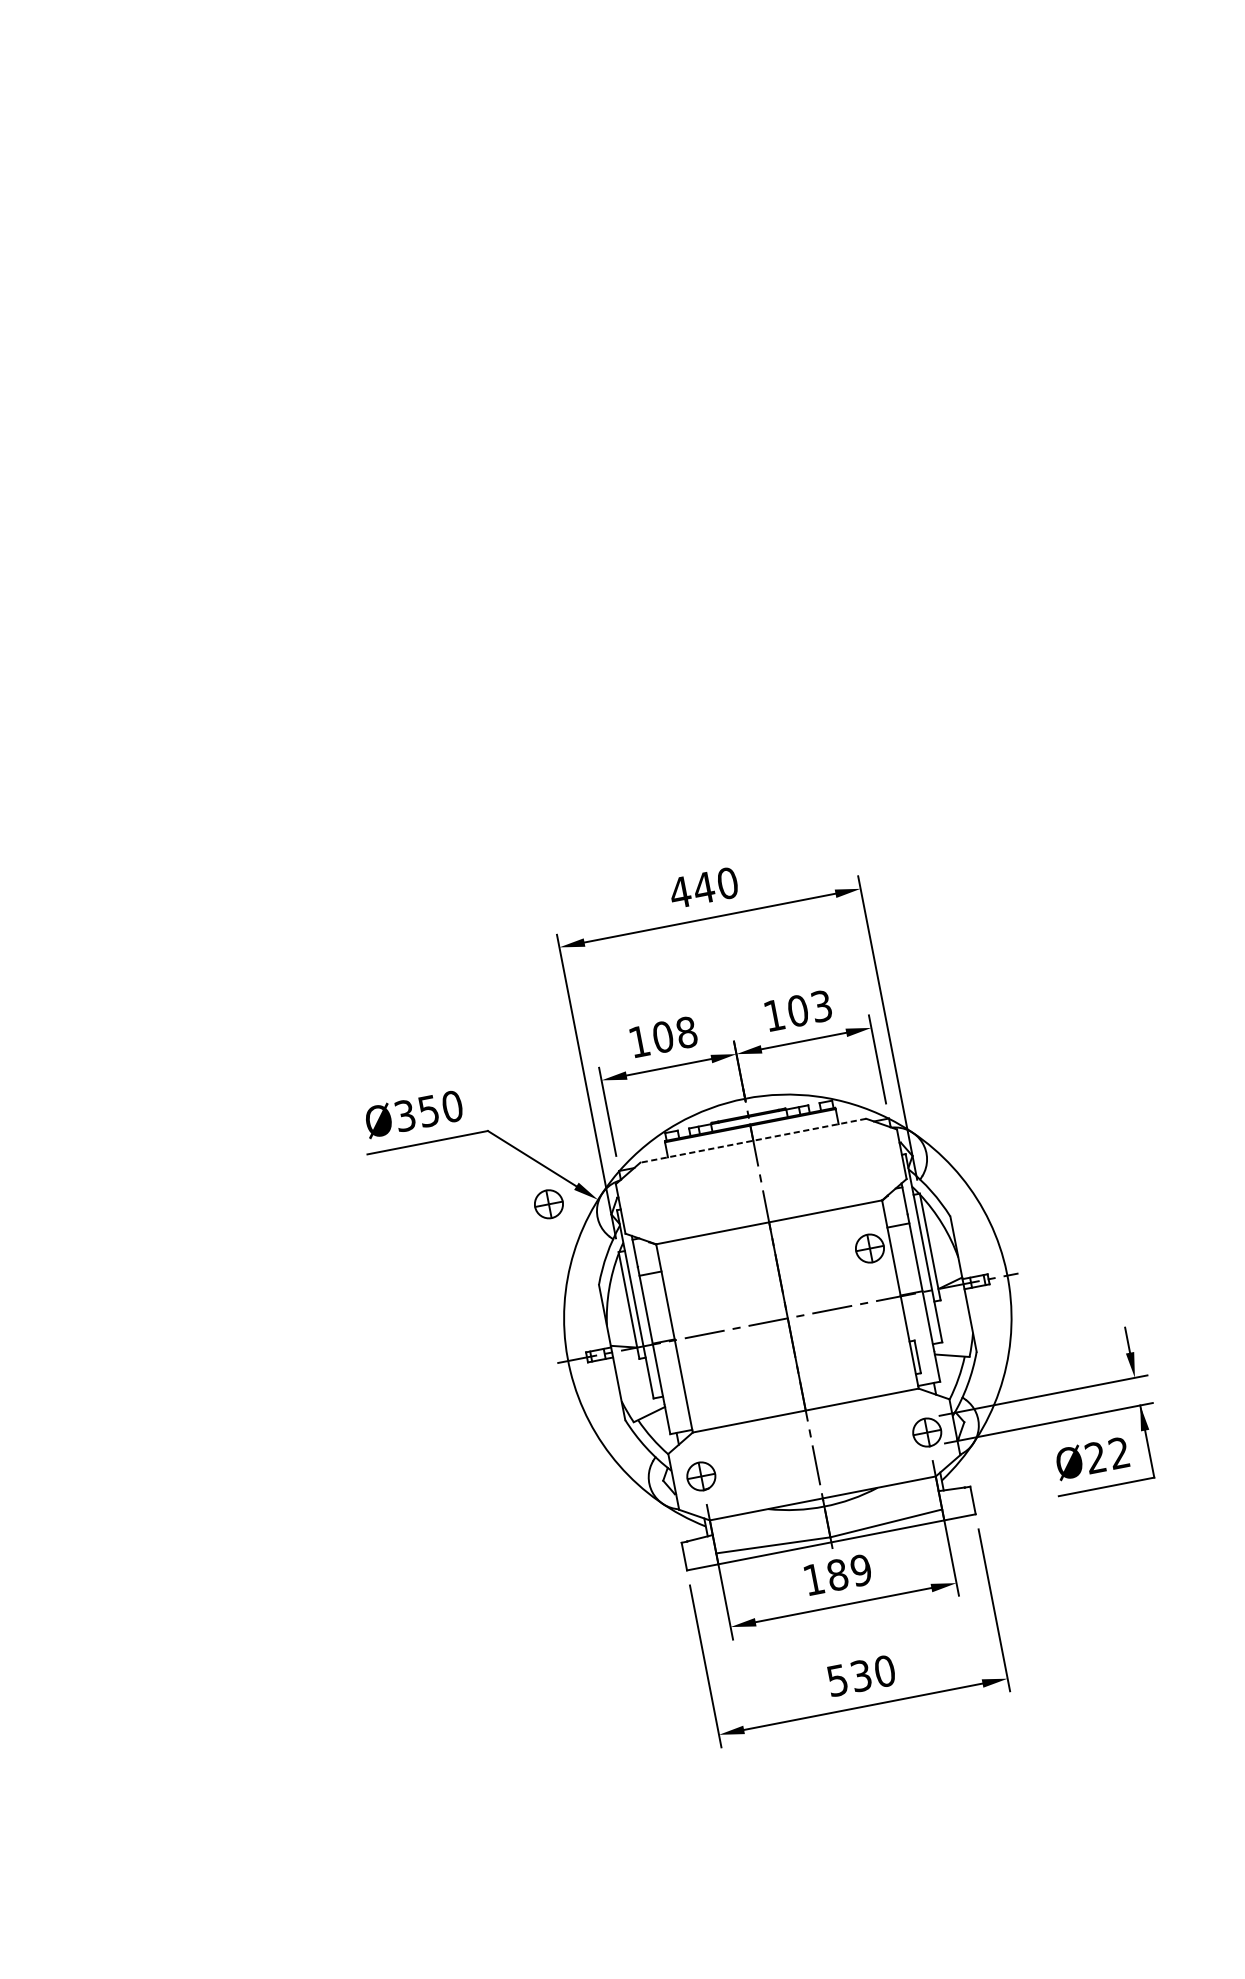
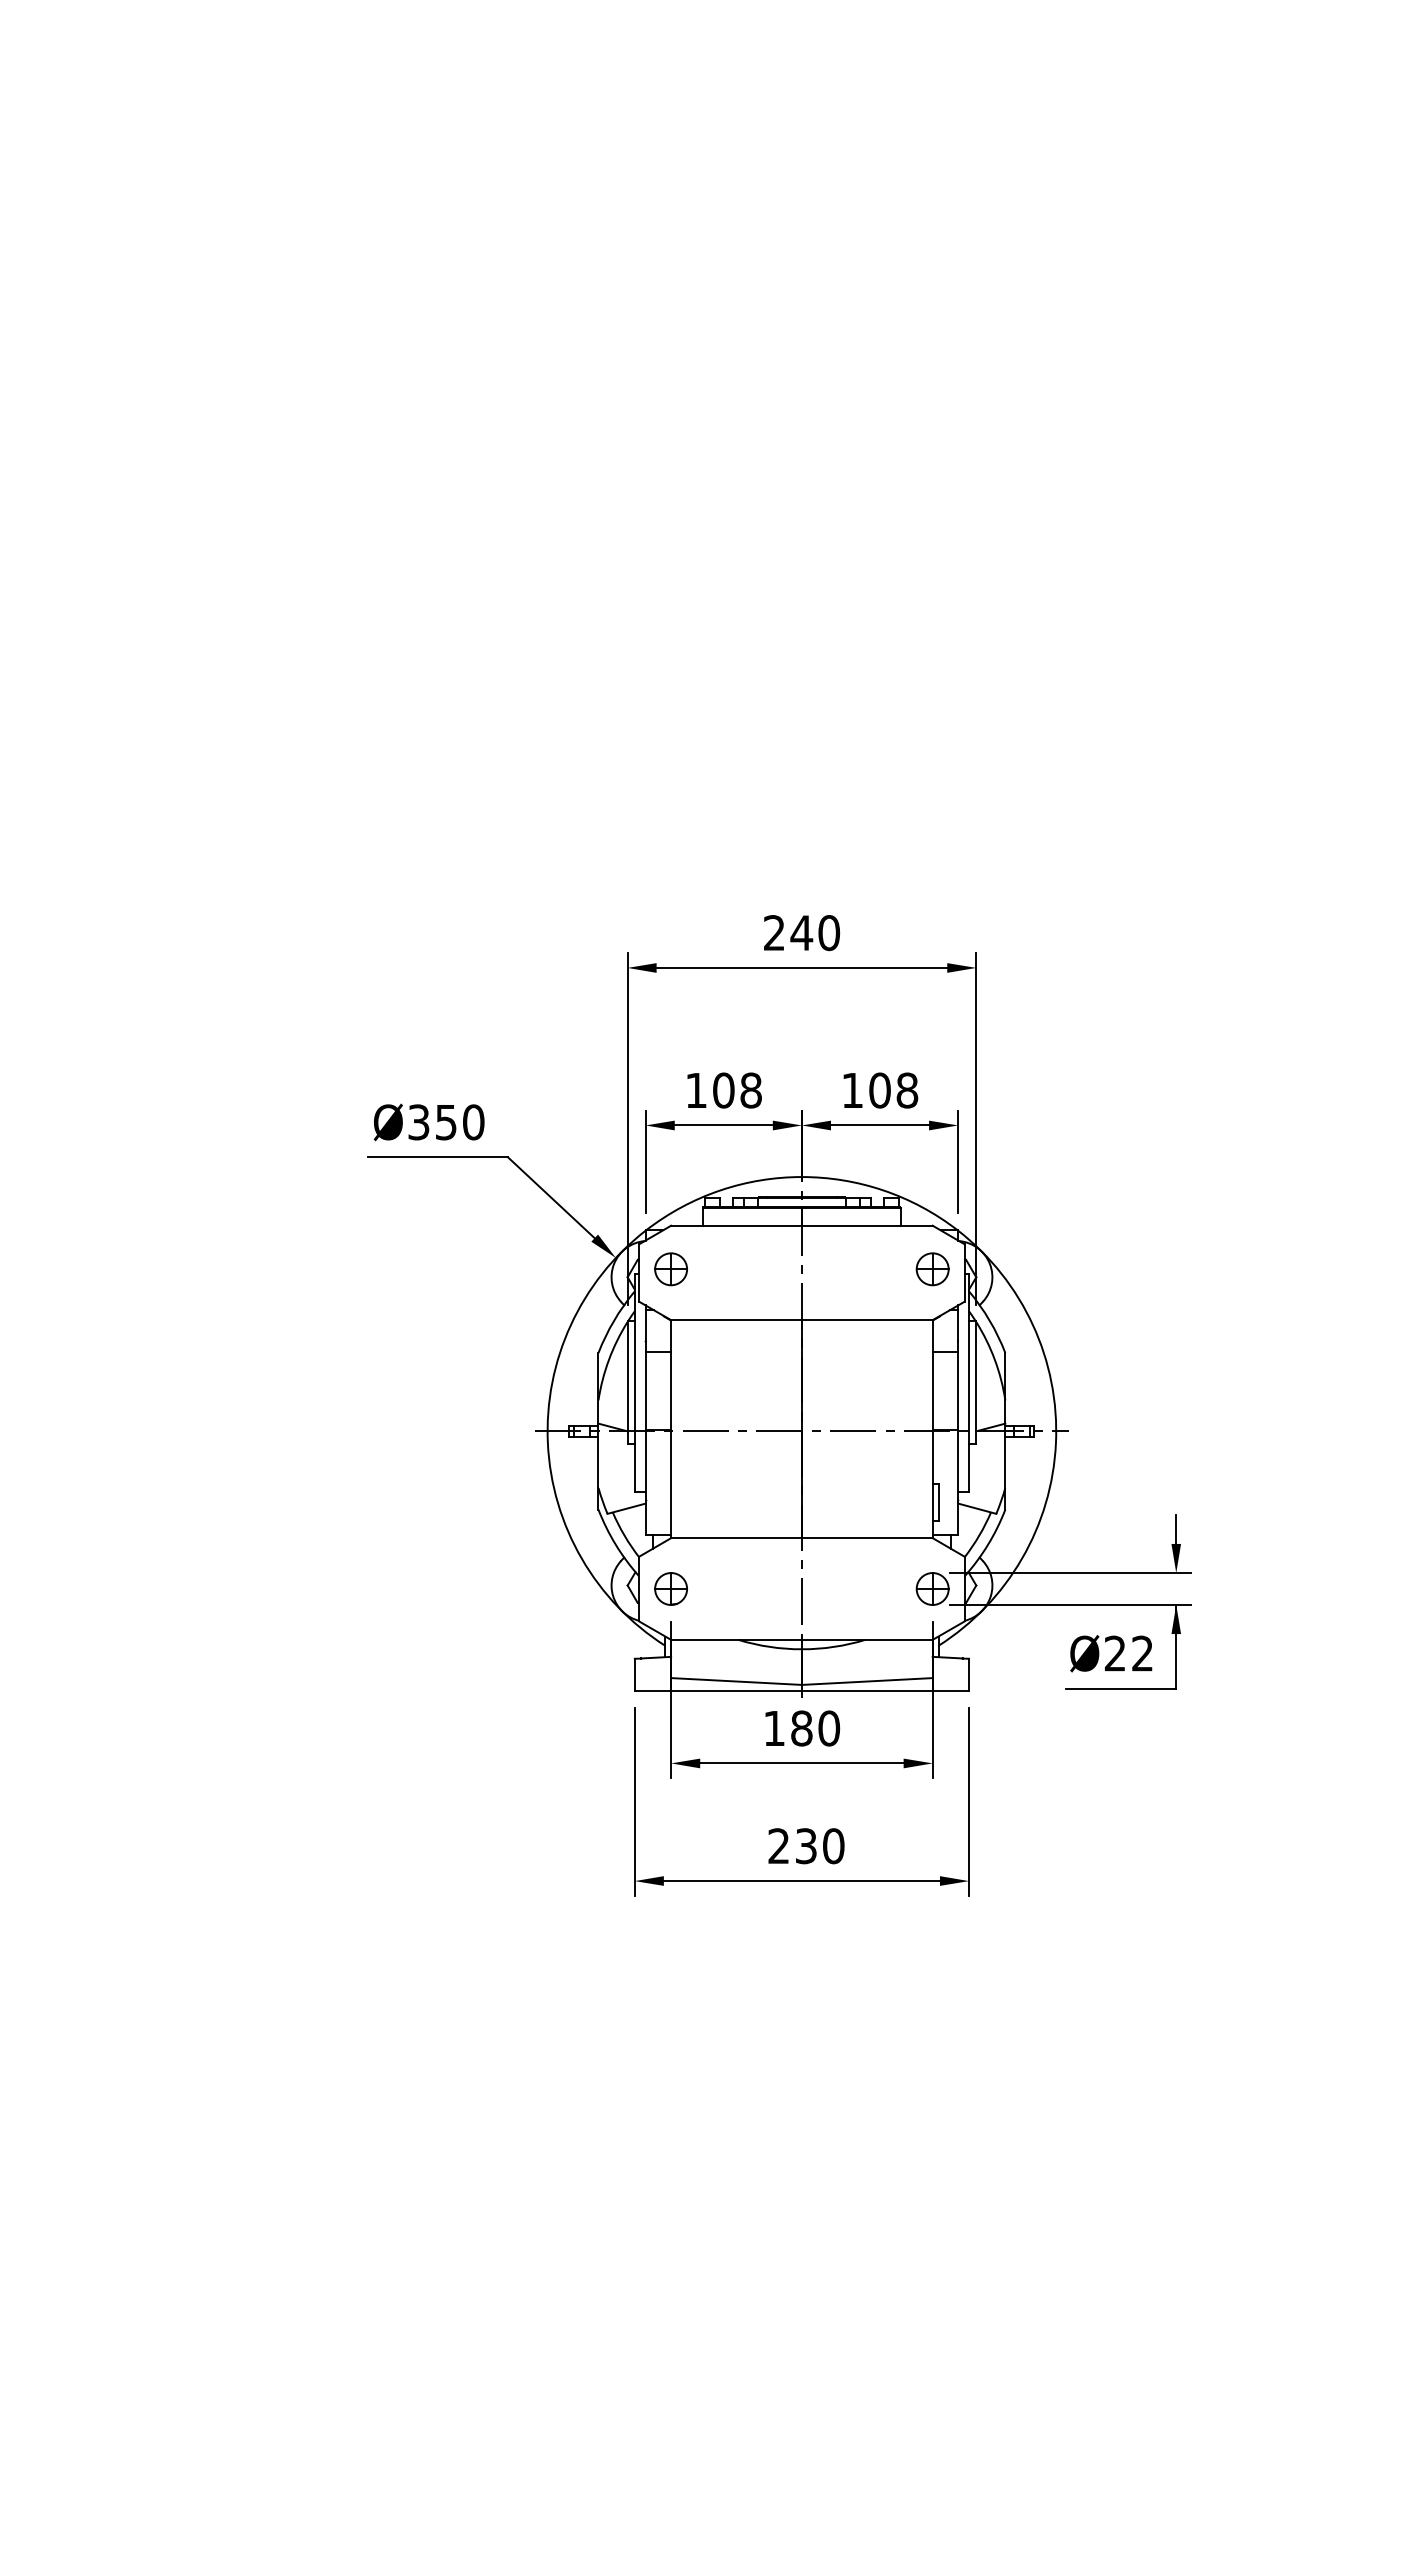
text: (680, 892) -> (774, 932), 440 -> 240
text: (821, 1006) -> (907, 1090), 103 -> 108
line: (752, 1140) -> (801, 1225), dashed -> solid
part: (548, 1204) -> (670, 1269), moved
part: (869, 1248) -> (932, 1269), moved
text: (861, 1570) -> (829, 1728), 189 -> 180
text: (837, 1680) -> (778, 1846), 530 -> 230

